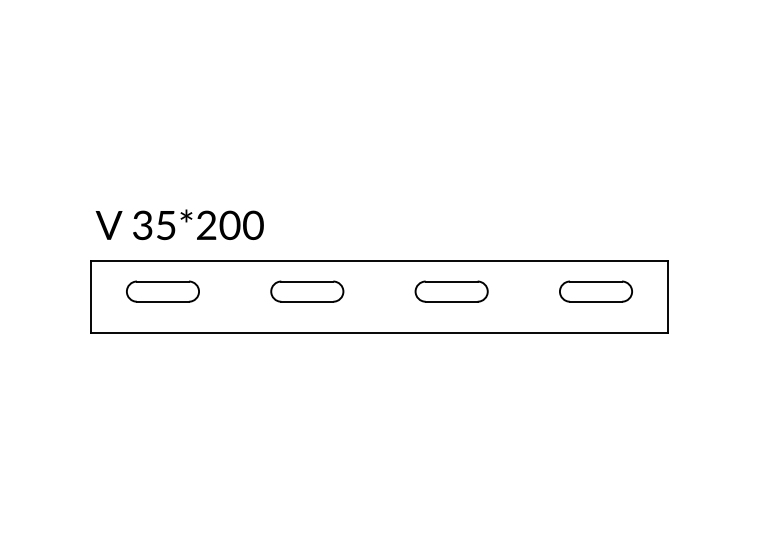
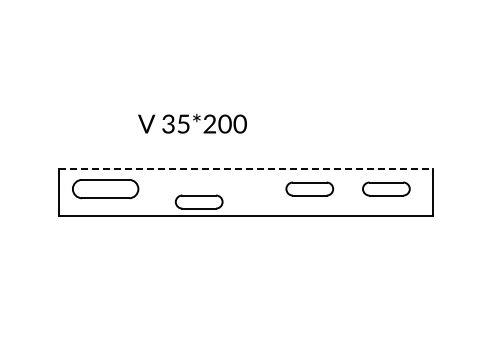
text: (179, 224) -> (192, 123), moved
line: (380, 261) -> (246, 169), solid -> dashed
part: (162, 290) -> (105, 188), size x1.4
part: (306, 290) -> (198, 201), moved
part: (451, 290) -> (309, 188), moved

